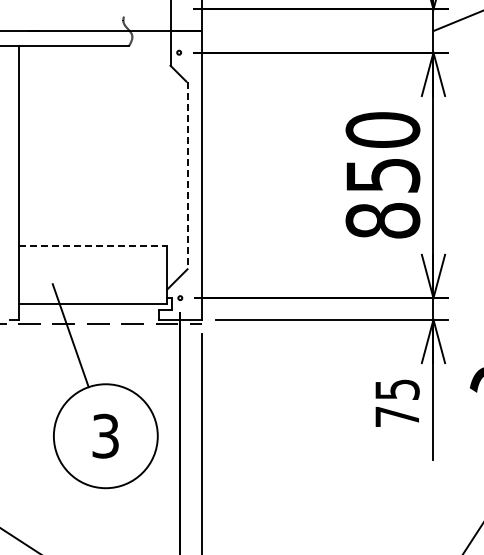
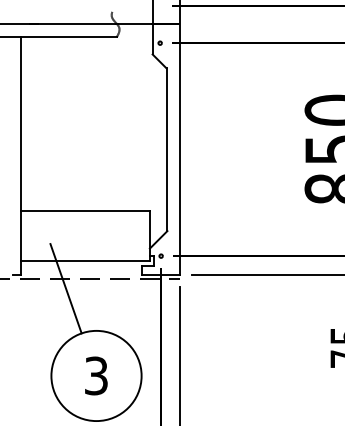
line: (187, 175) -> (167, 149), dashed -> solid
line: (93, 246) -> (85, 211), dashed -> solid

